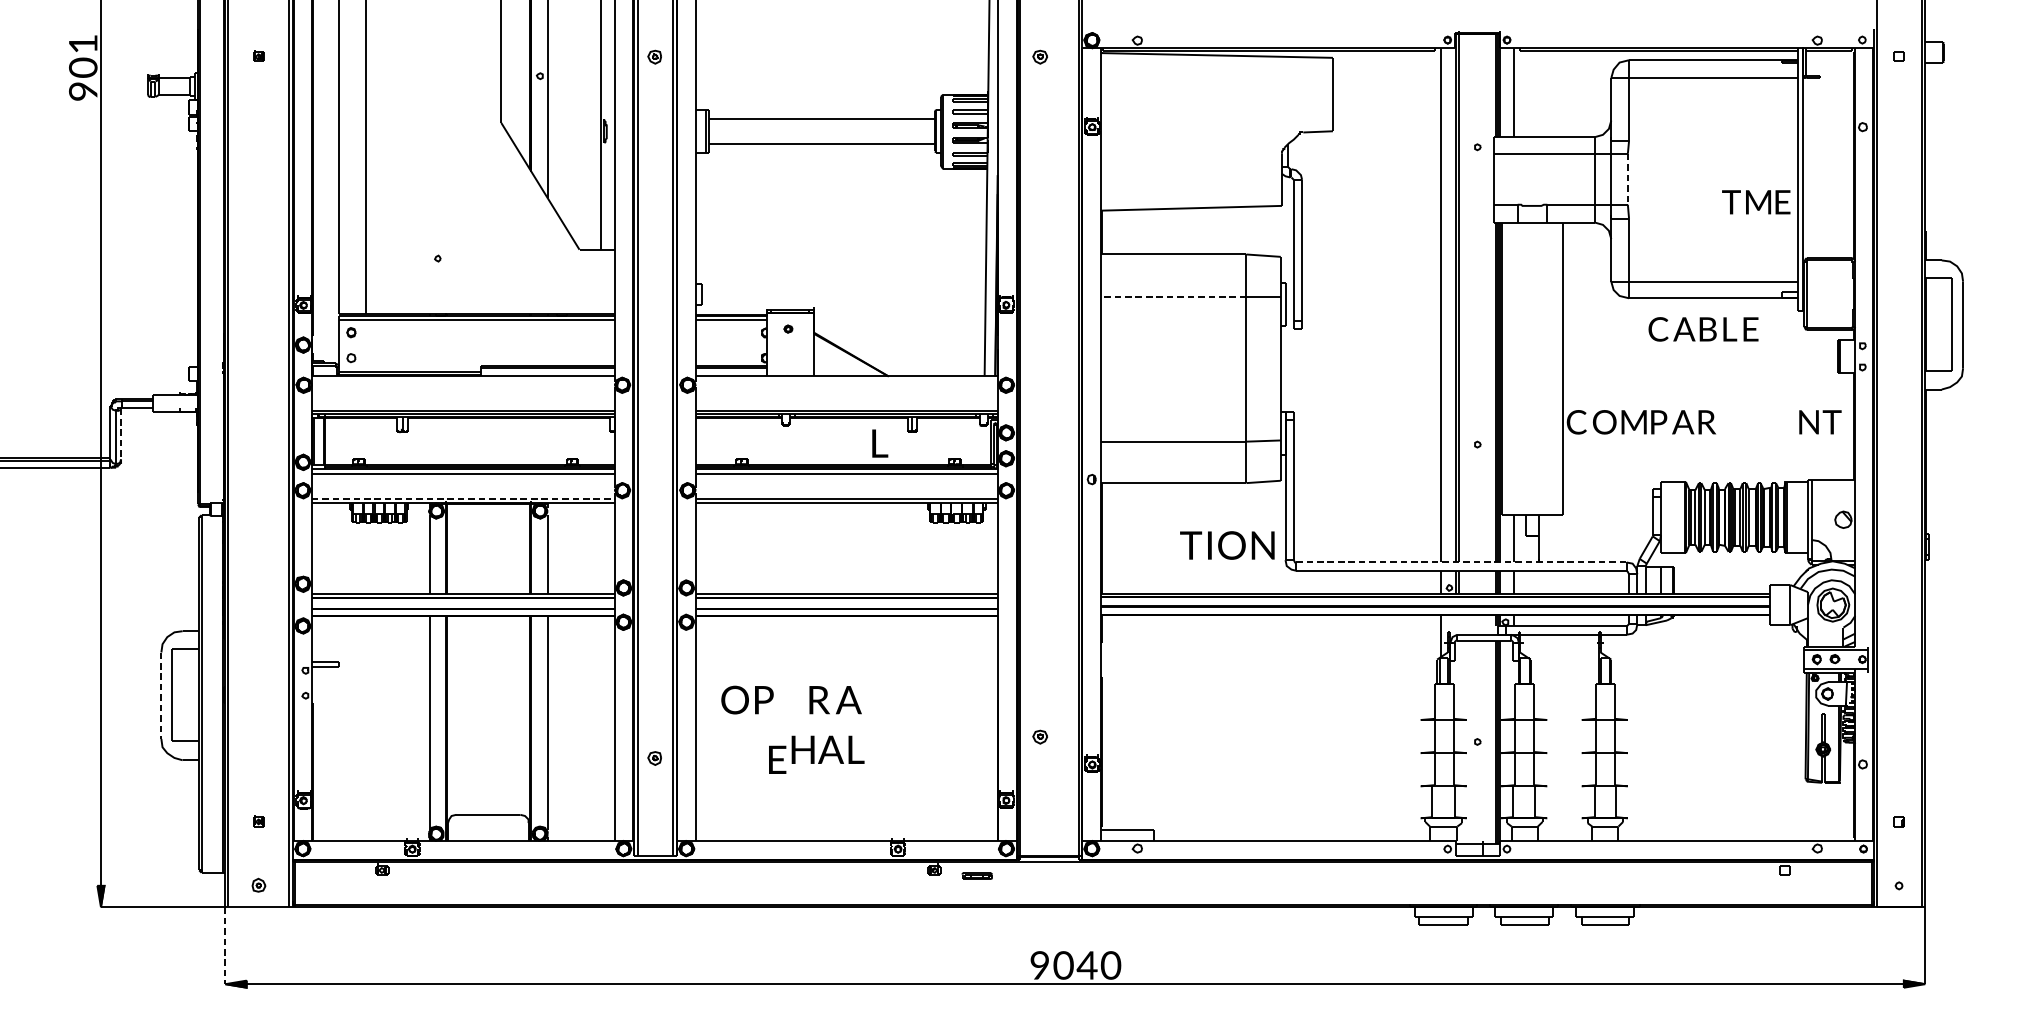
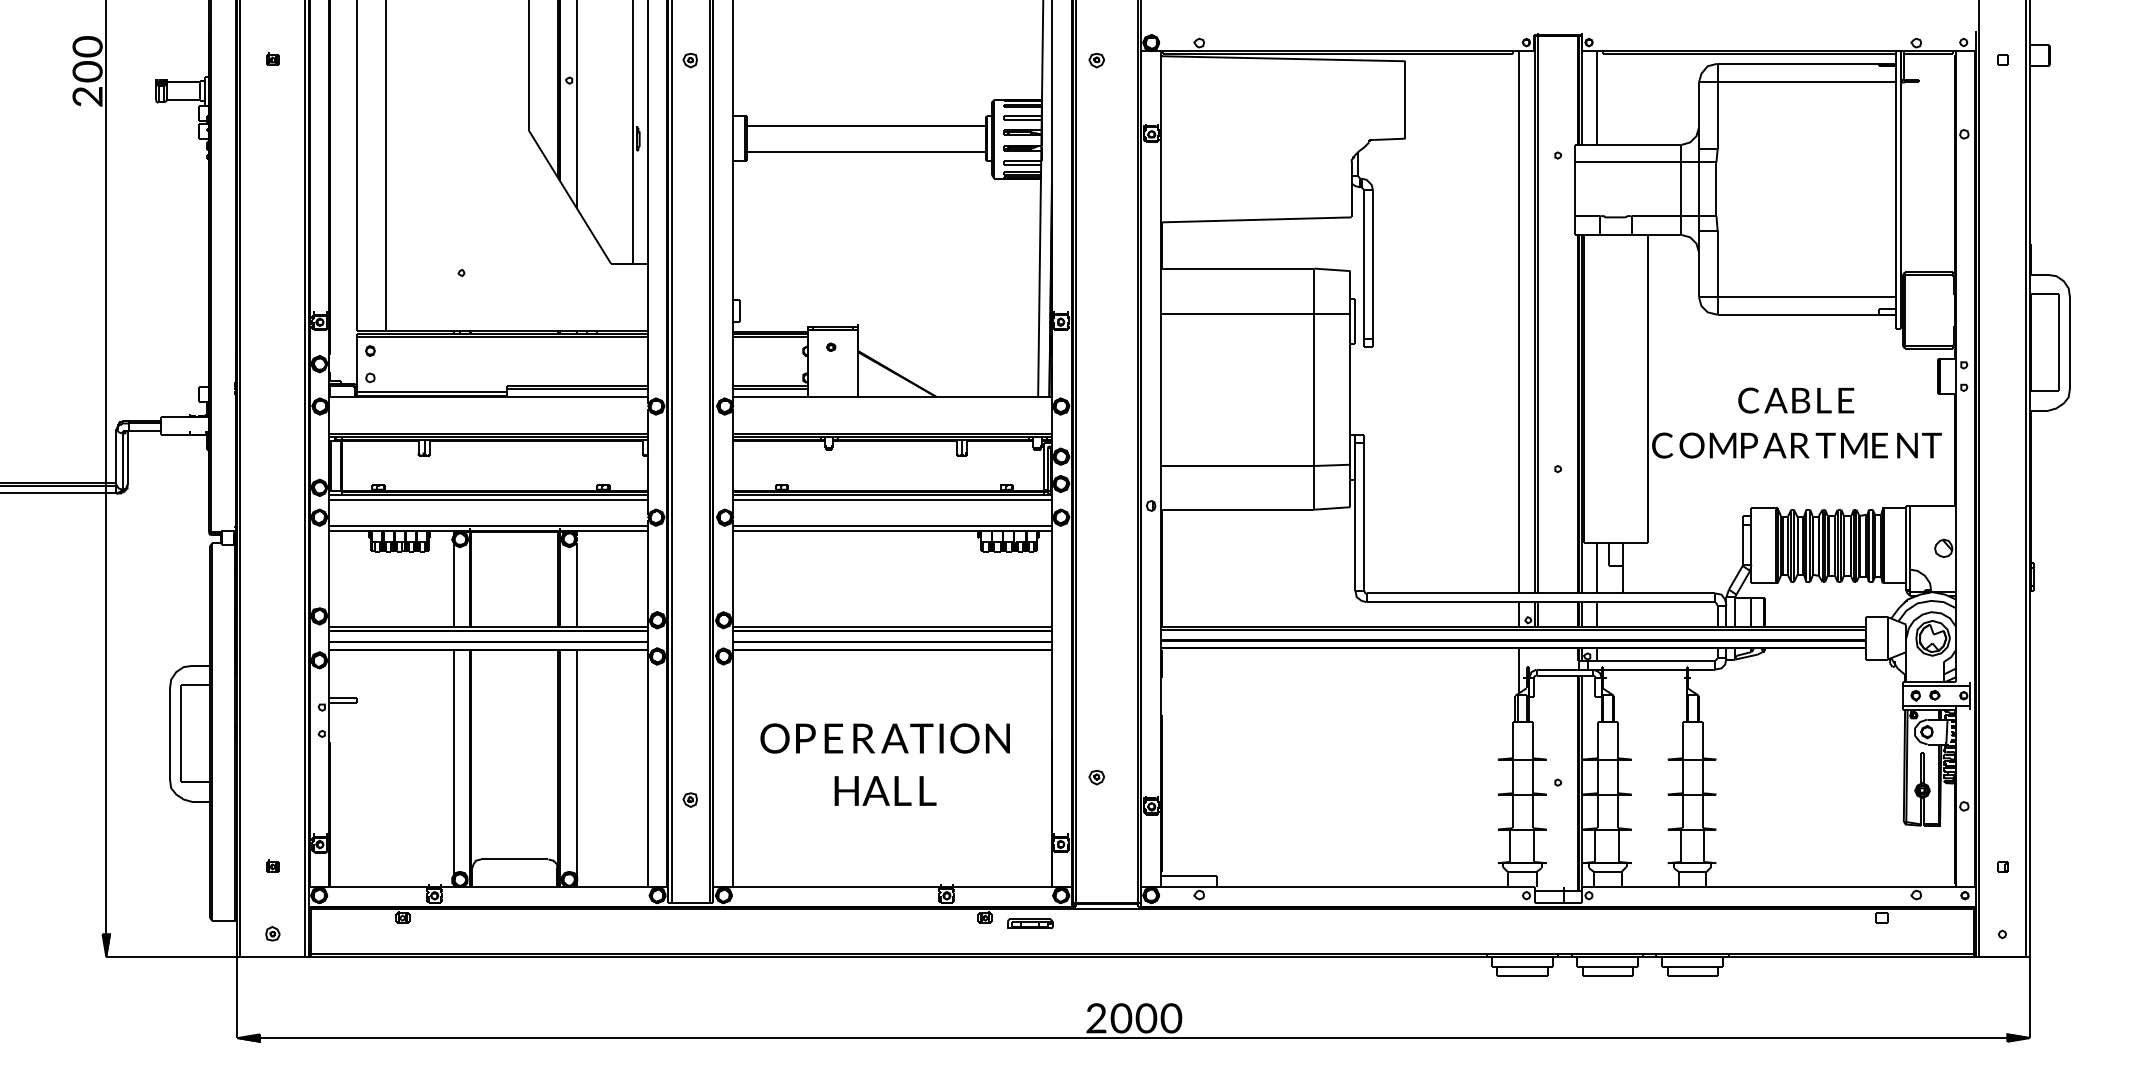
text: (83, 43) -> (87, 46), 1 -> 0
text: (83, 91) -> (87, 96), 9 -> 2
line: (1627, 179) -> (1716, 189), dashed -> solid
text: (1755, 202) -> (1851, 445), moved
line: (1173, 297) -> (1237, 313), dashed -> solid
text: (1703, 329) -> (1796, 400), moved
line: (121, 433) -> (127, 457), dashed -> solid
text: (879, 443) -> (927, 790), moved
line: (463, 498) -> (488, 525), dashed -> solid
text: (1226, 545) -> (959, 738), moved
line: (1461, 562) -> (1541, 593), dashed -> solid
line: (160, 695) -> (169, 733), dashed -> solid
text: (777, 759) -> (833, 738), moved
part: (977, 875) -> (1030, 923), size x1.43
line: (225, 945) -> (237, 997), dashed -> solid
text: (1039, 965) -> (1096, 1018), 9 -> 2
text: (1087, 965) -> (1146, 1018), 4 -> 0

